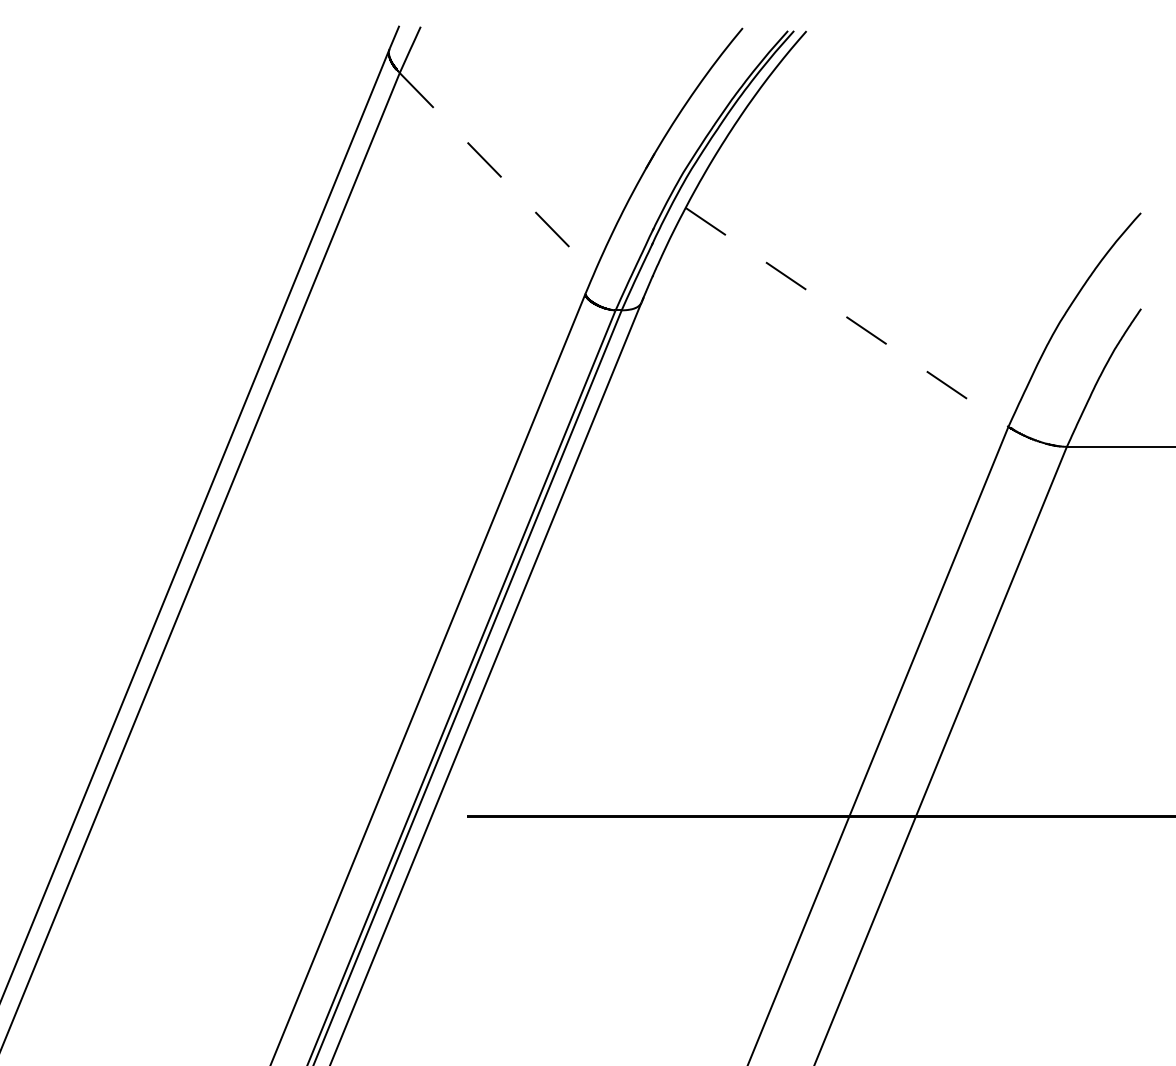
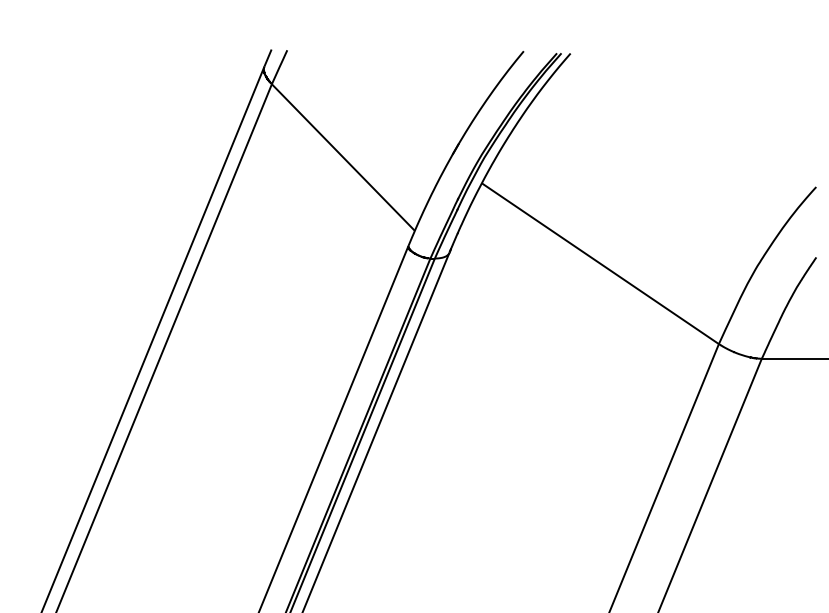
line: (497, 173) -> (343, 158), dashed -> solid
line: (847, 317) -> (600, 263), dashed -> solid

